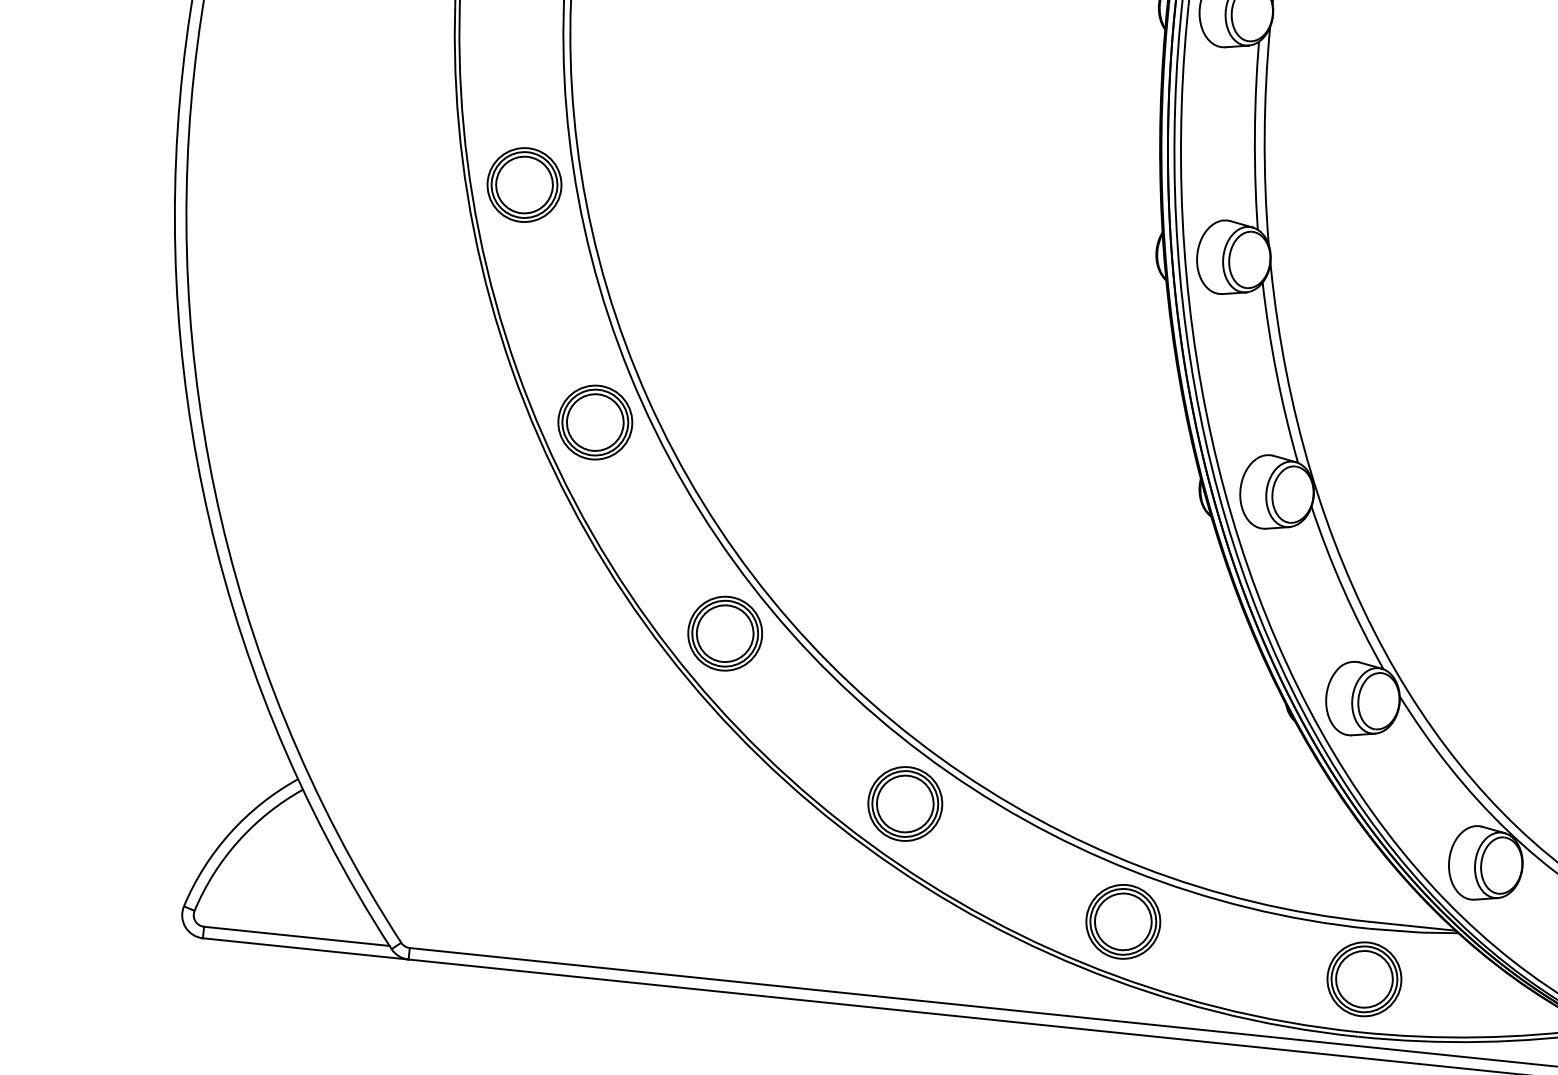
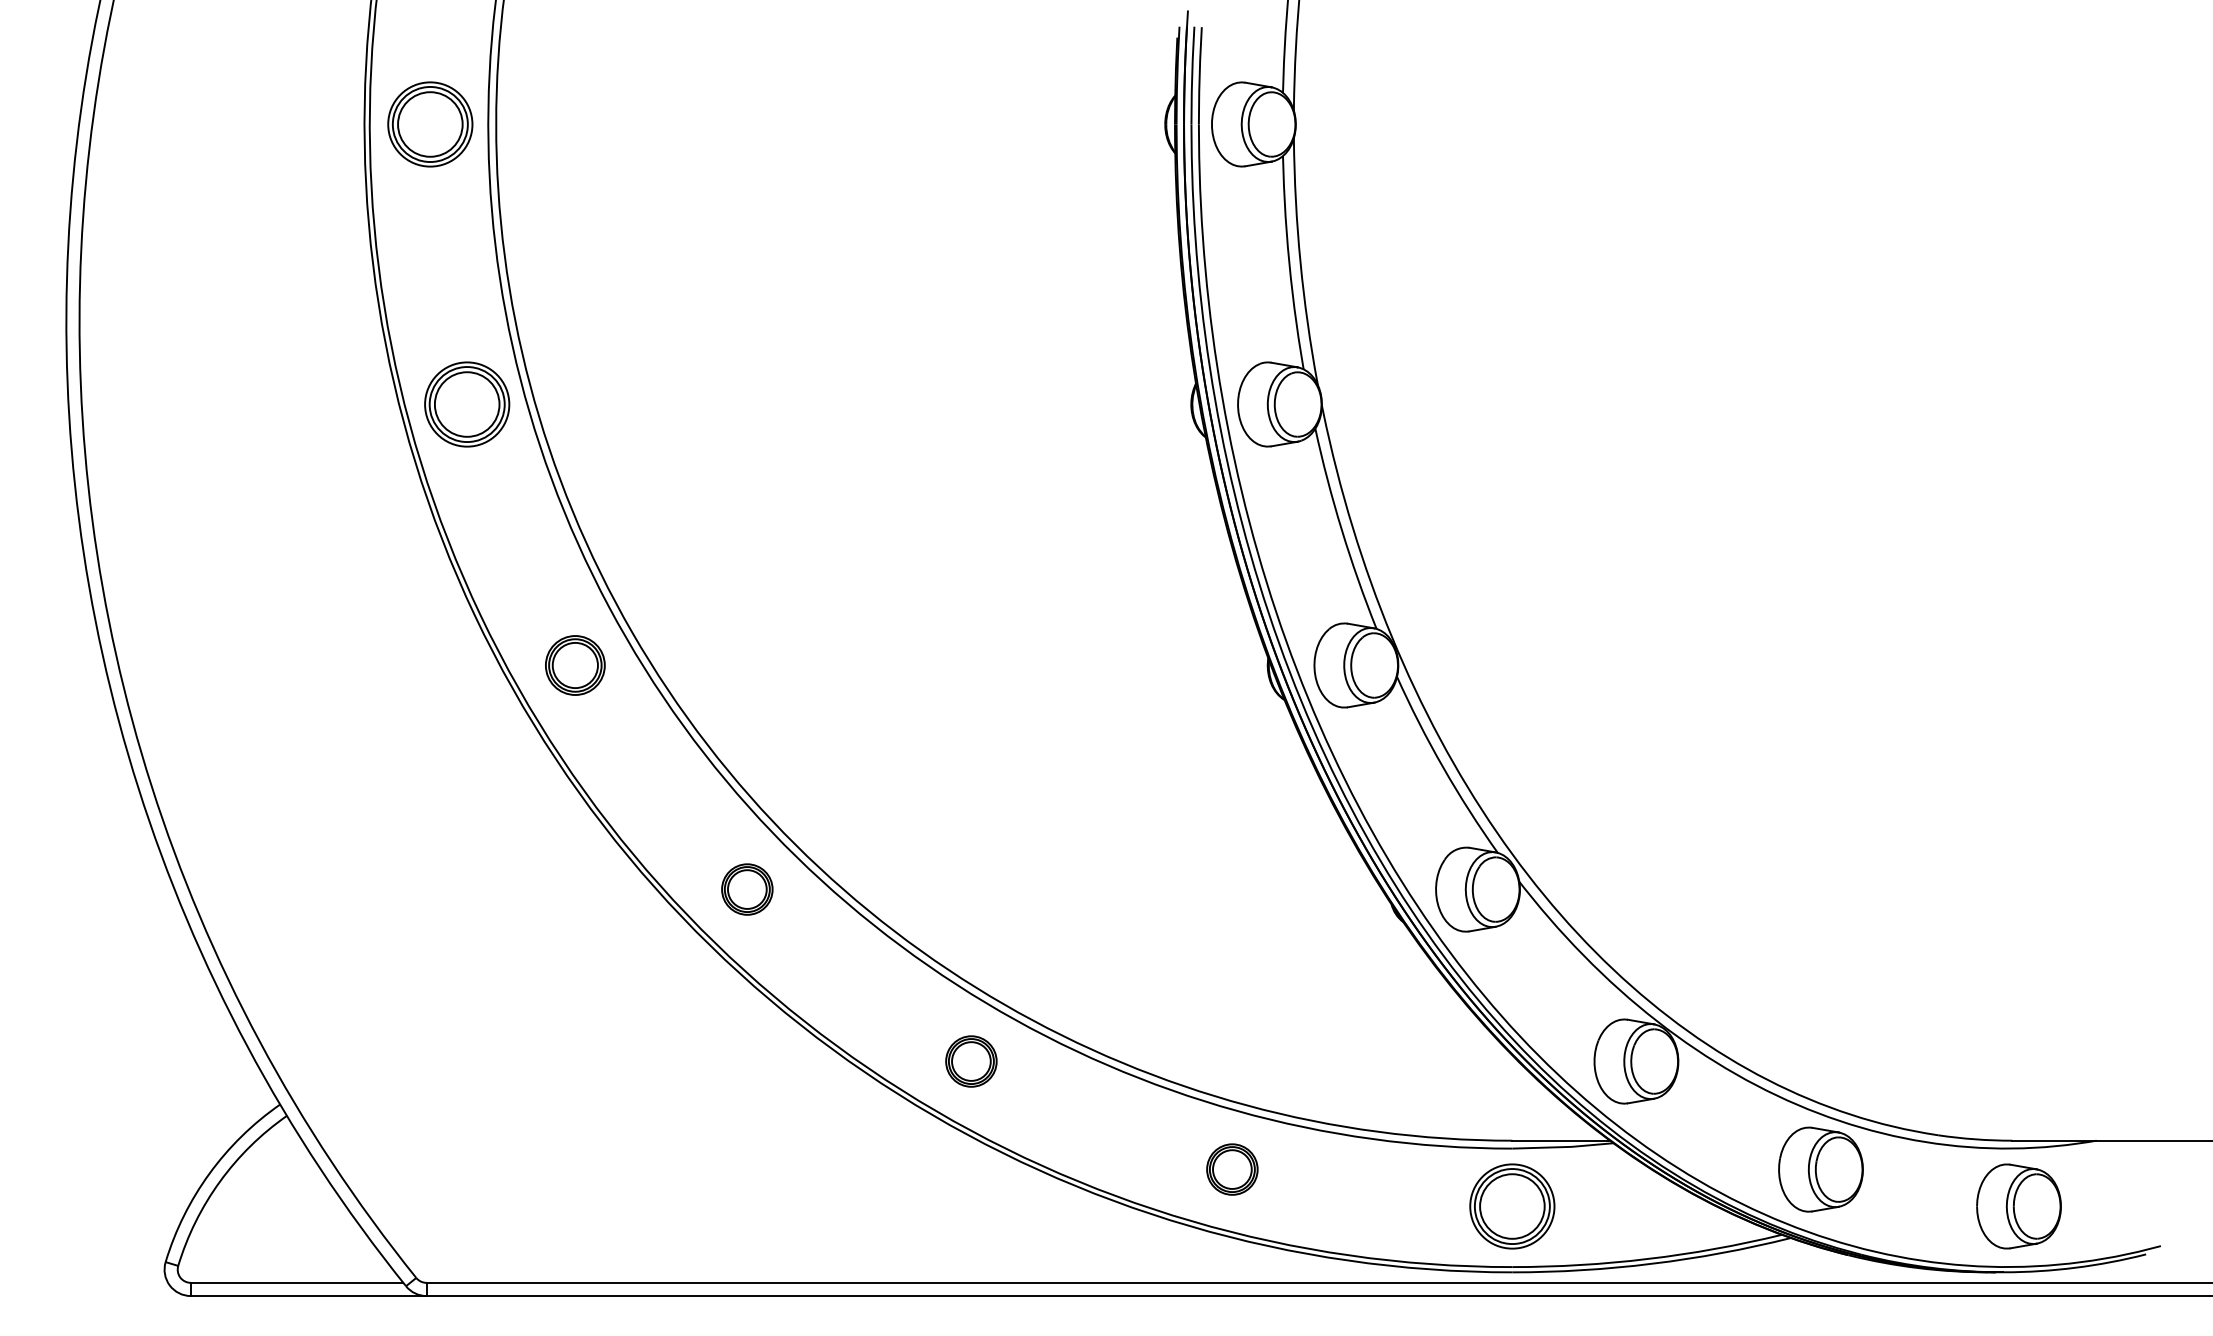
part: (595, 422) -> (575, 665), size x0.7
part: (725, 633) -> (747, 889), size x0.6
part: (905, 803) -> (971, 1061), size x0.6
part: (1123, 921) -> (1232, 1169), size x0.6

